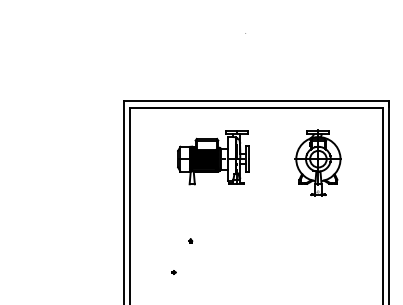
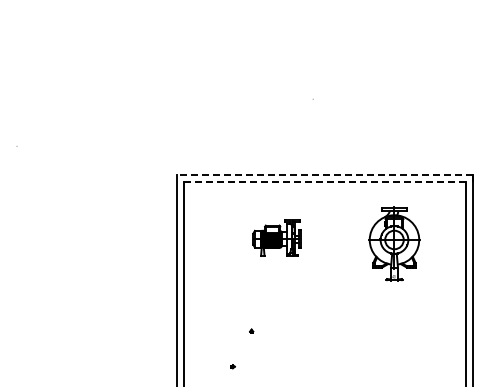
line: (255, 101) -> (324, 175), solid -> dashed
line: (255, 107) -> (324, 182), solid -> dashed
part: (212, 156) -> (276, 237), size x0.6

